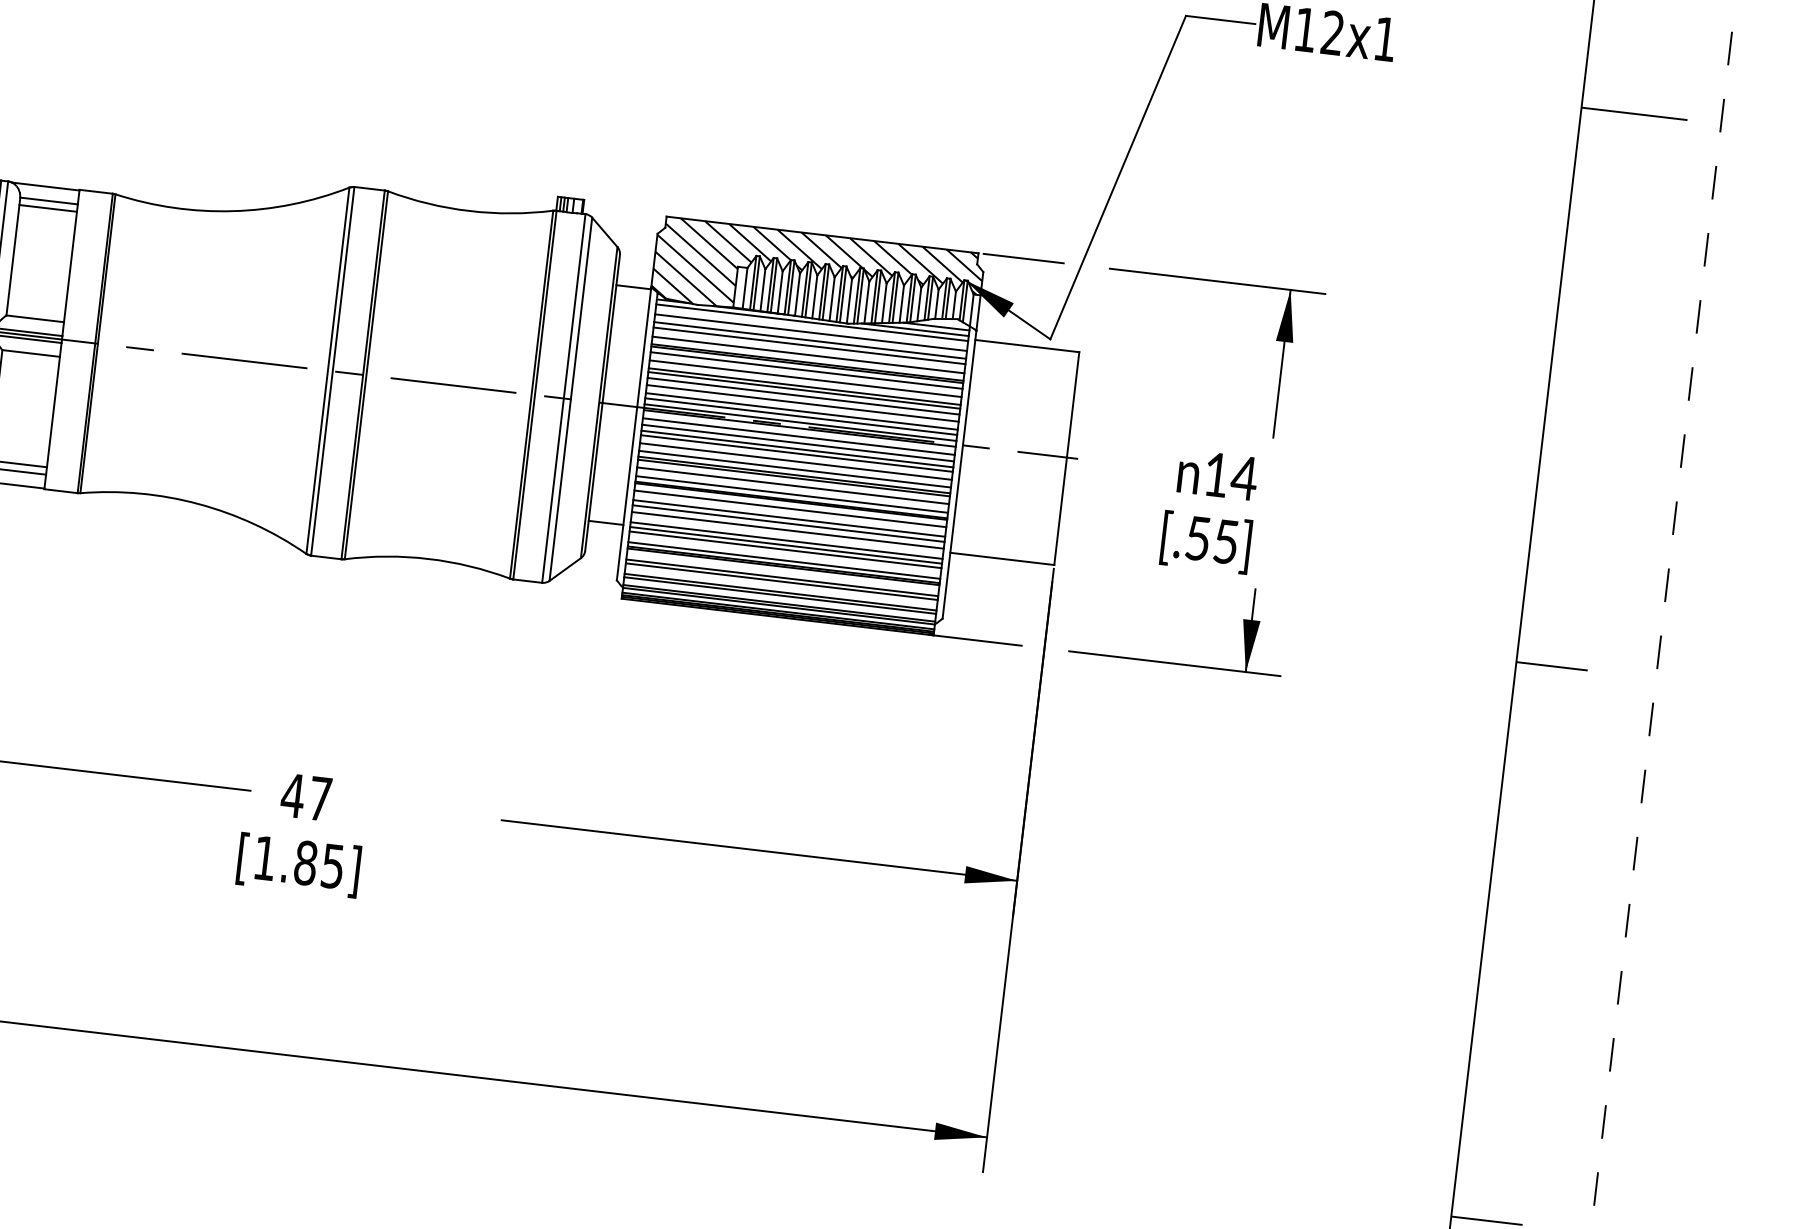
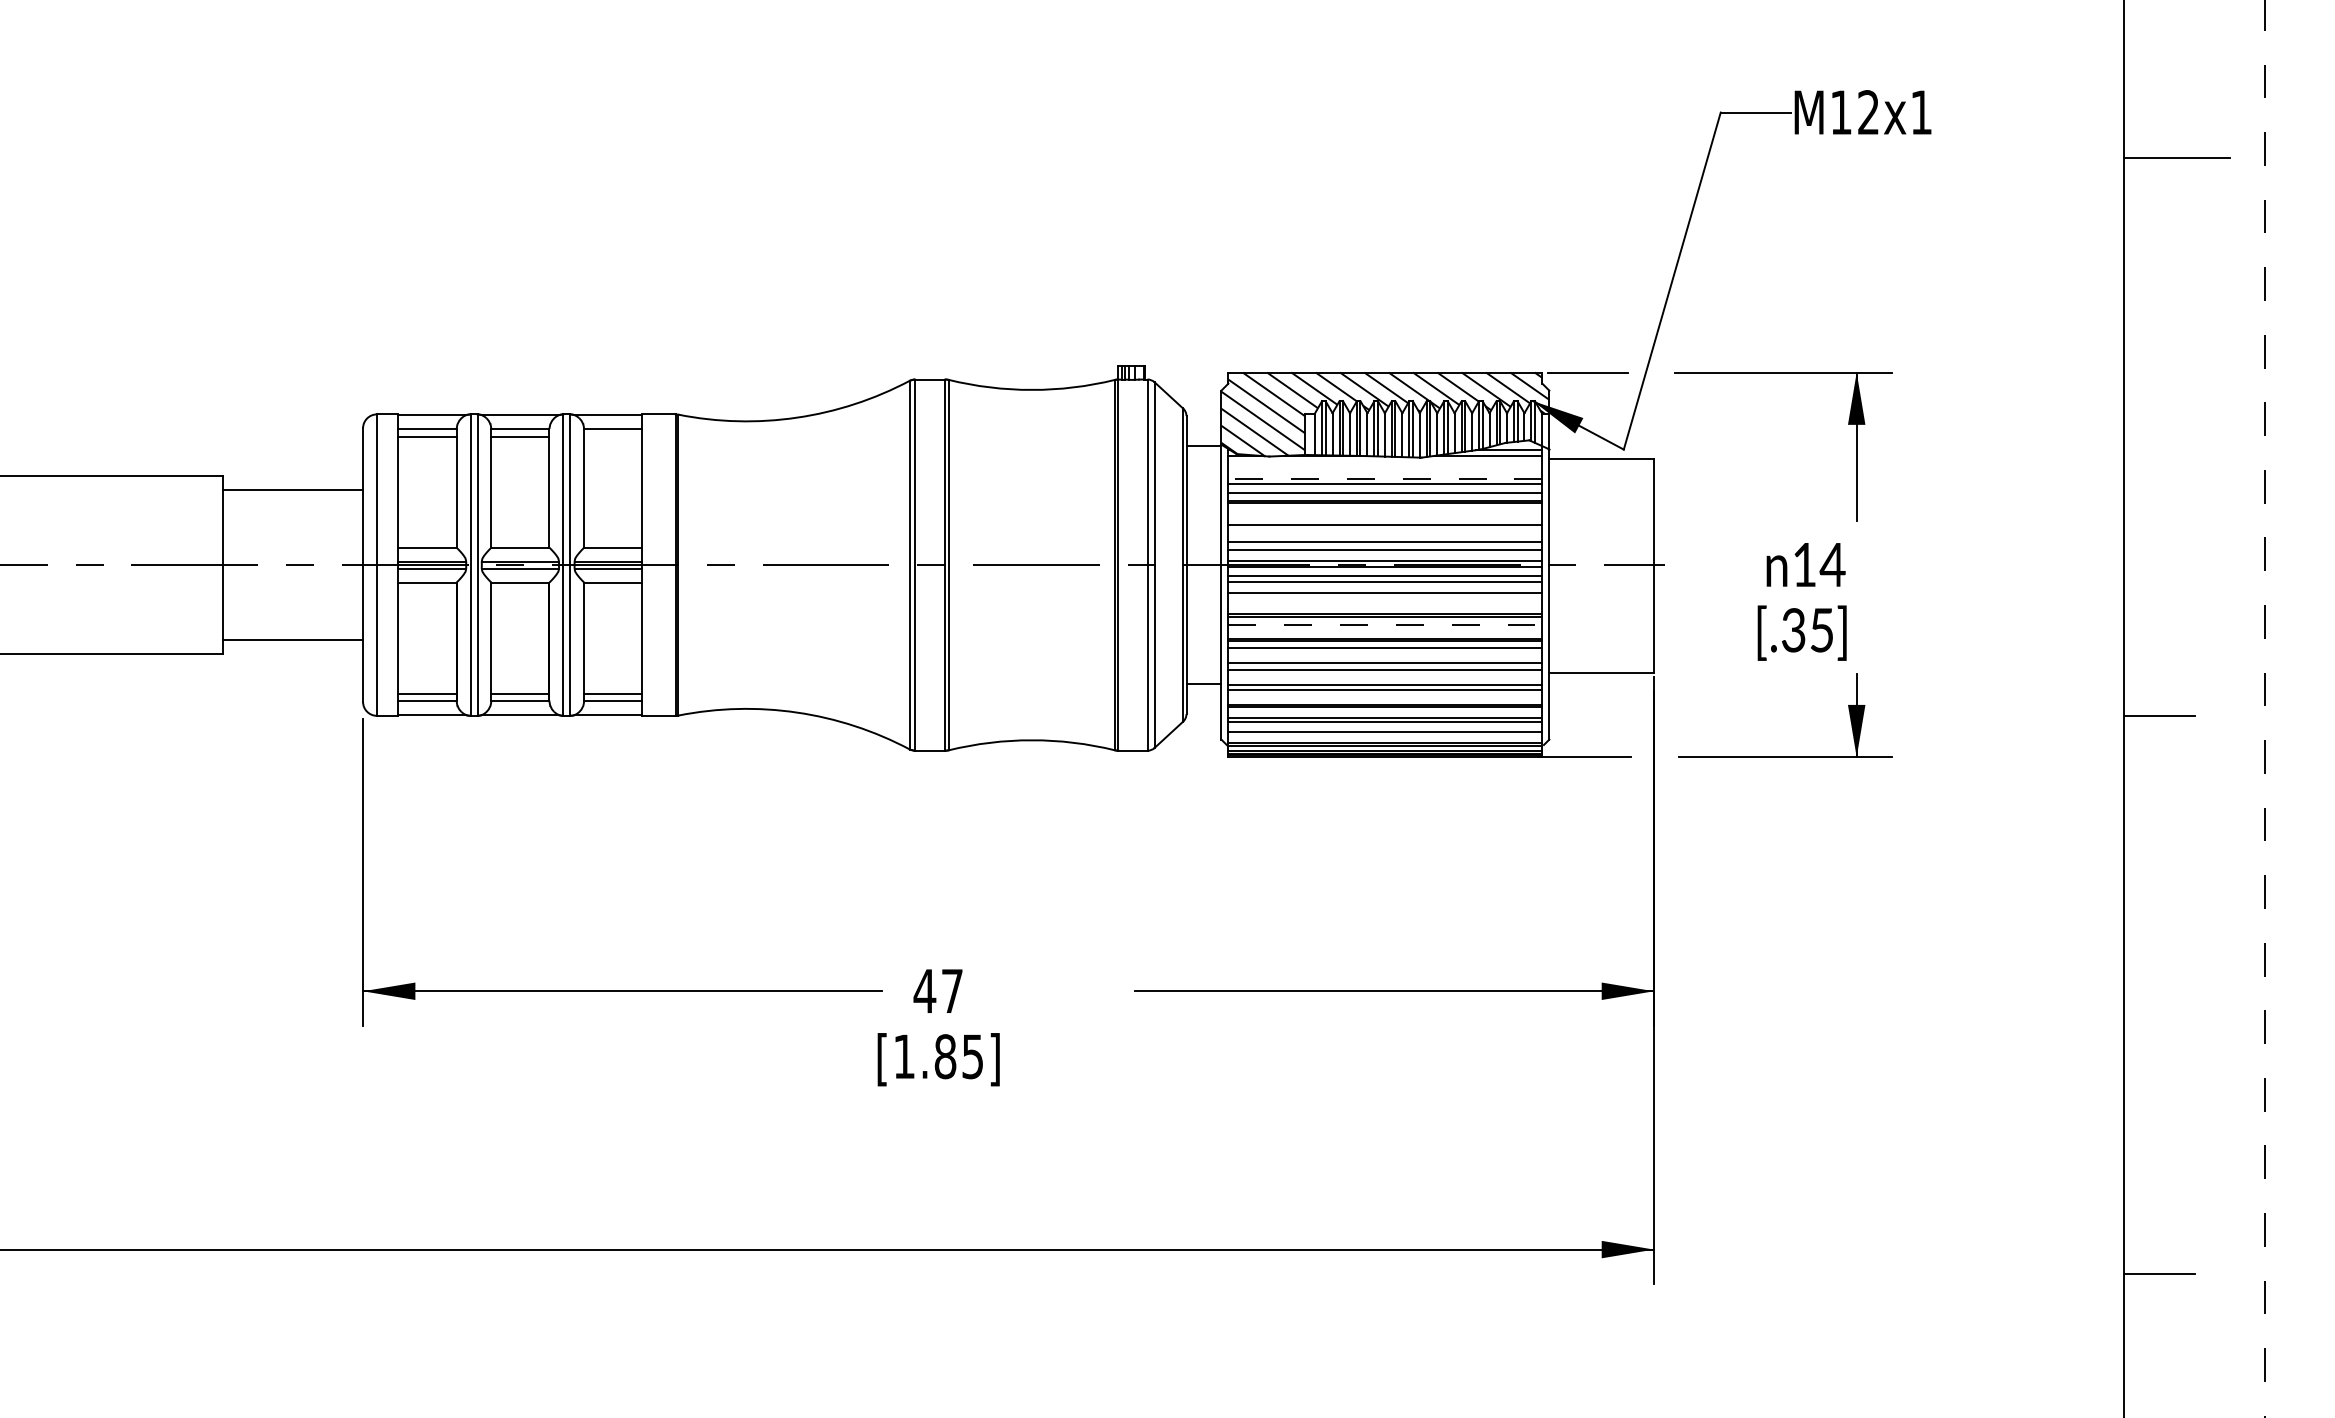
line: (48, 208) -> (613, 436), removed
line: (812, 322) -> (1385, 460), removed
line: (811, 332) -> (1385, 470), removed
line: (809, 340) -> (1384, 478), solid -> dashed
line: (806, 371) -> (1385, 509), removed
line: (805, 378) -> (1385, 517), removed
line: (804, 390) -> (1385, 529), removed
line: (803, 395) -> (1385, 534), removed
line: (801, 416) -> (1385, 555), removed
line: (797, 449) -> (1385, 588), removed
line: (796, 461) -> (1385, 600), removed
line: (795, 469) -> (1385, 608), removed
line: (793, 486) -> (1385, 625), solid -> dashed
line: (792, 494) -> (1385, 633), removed
line: (789, 518) -> (1385, 657), removed
text: (1197, 538) -> (1793, 630), [.55] -> [.35]
line: (786, 540) -> (1385, 680), removed
line: (784, 560) -> (1385, 700), removed
line: (780, 595) -> (1385, 735), removed

